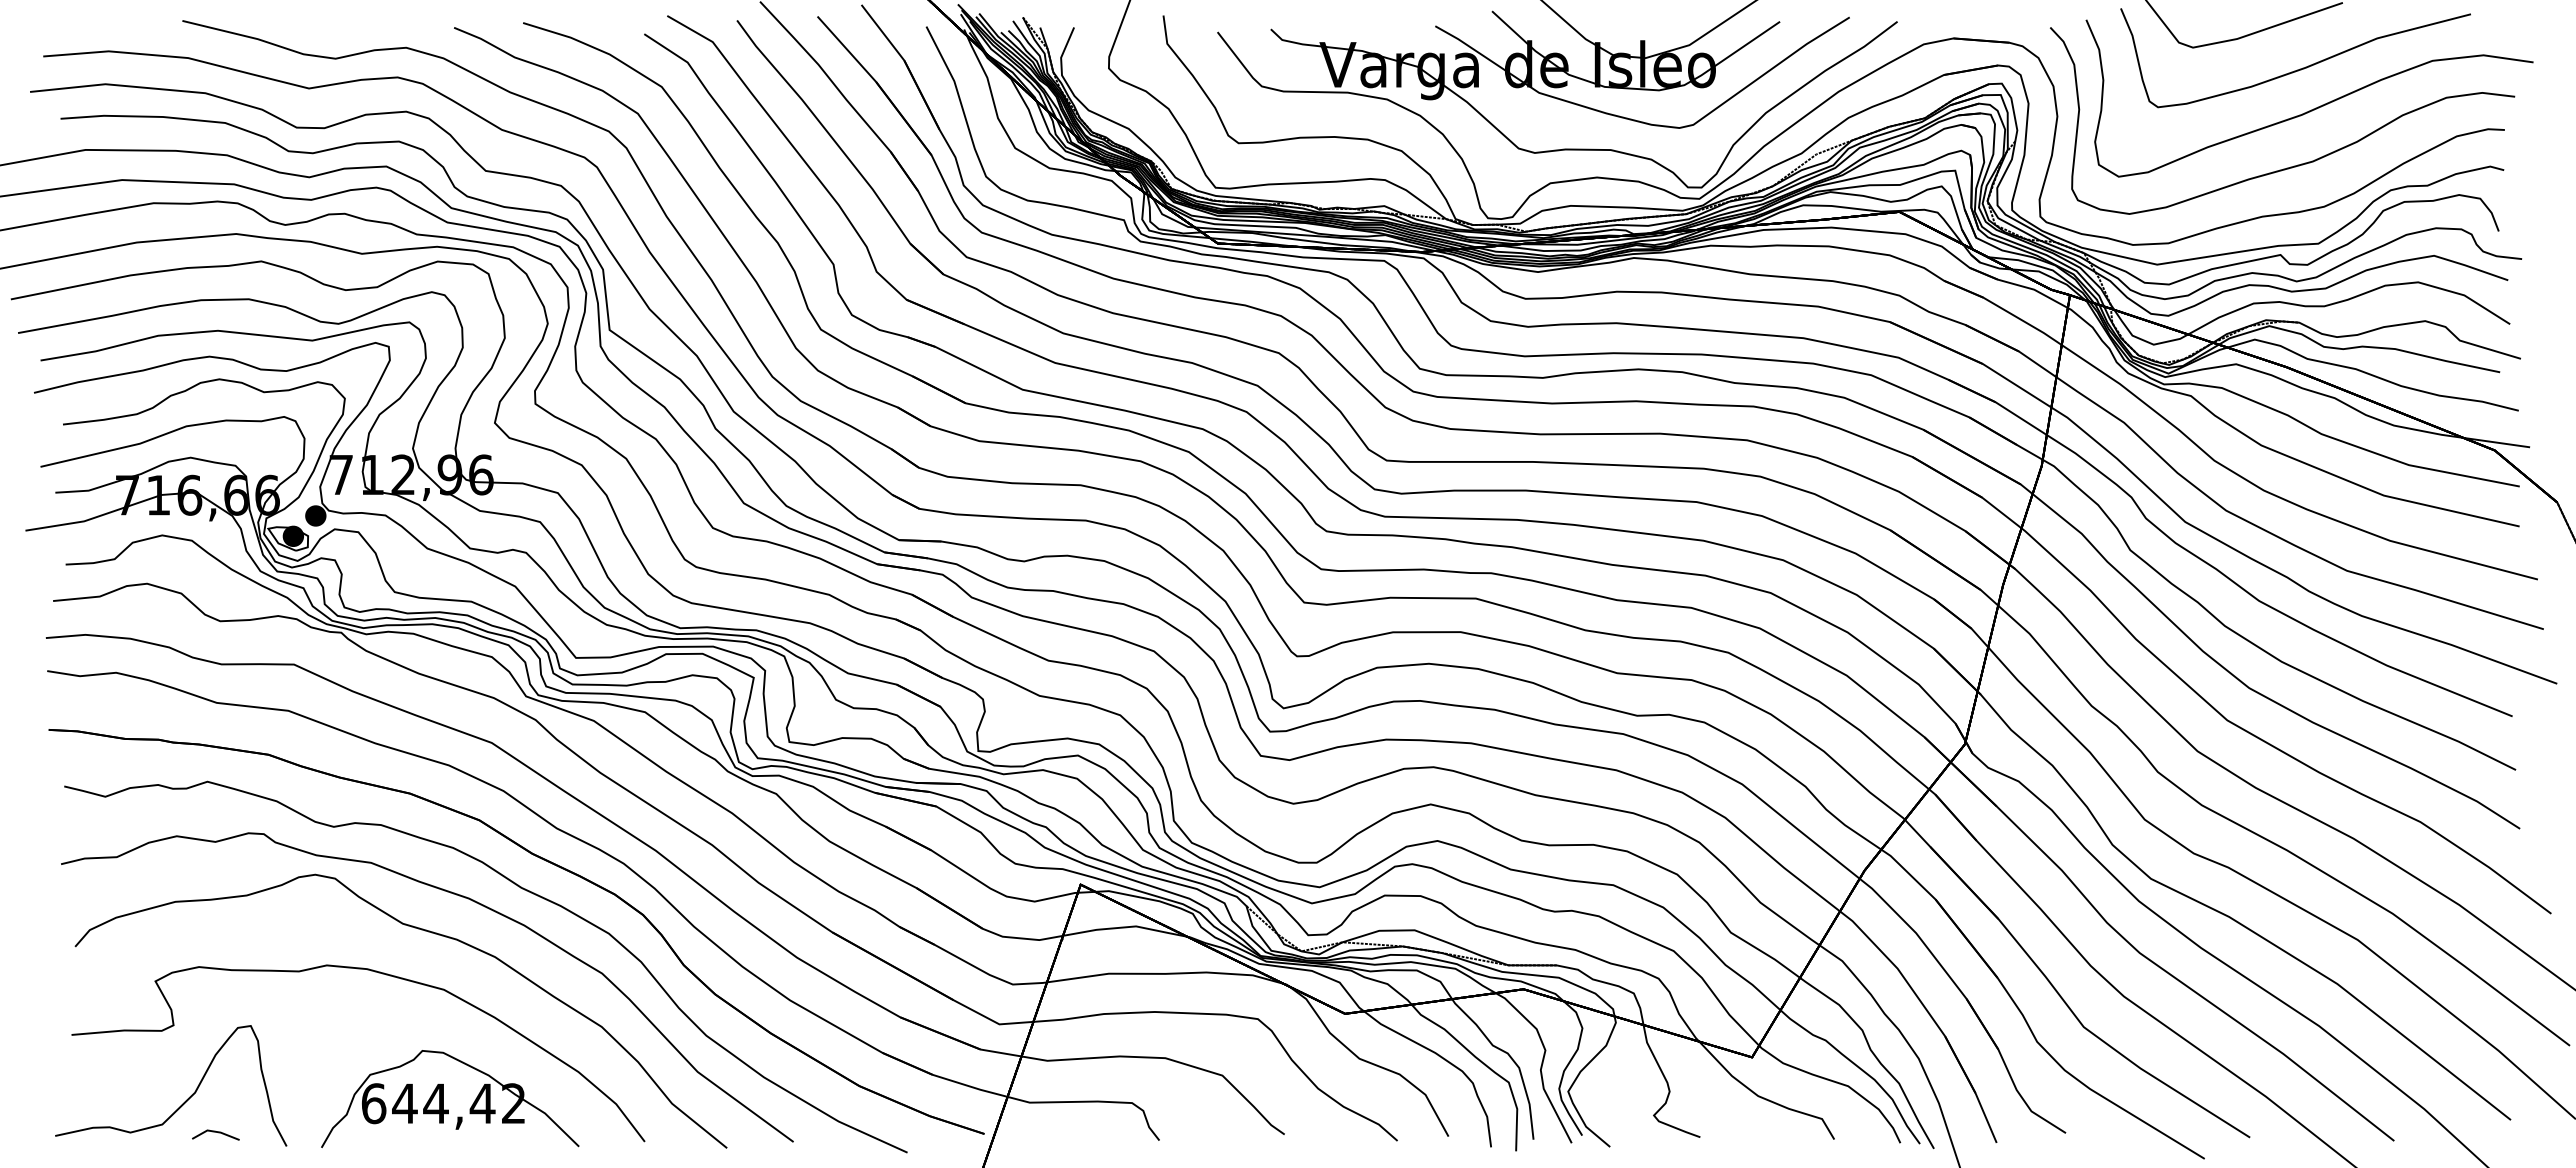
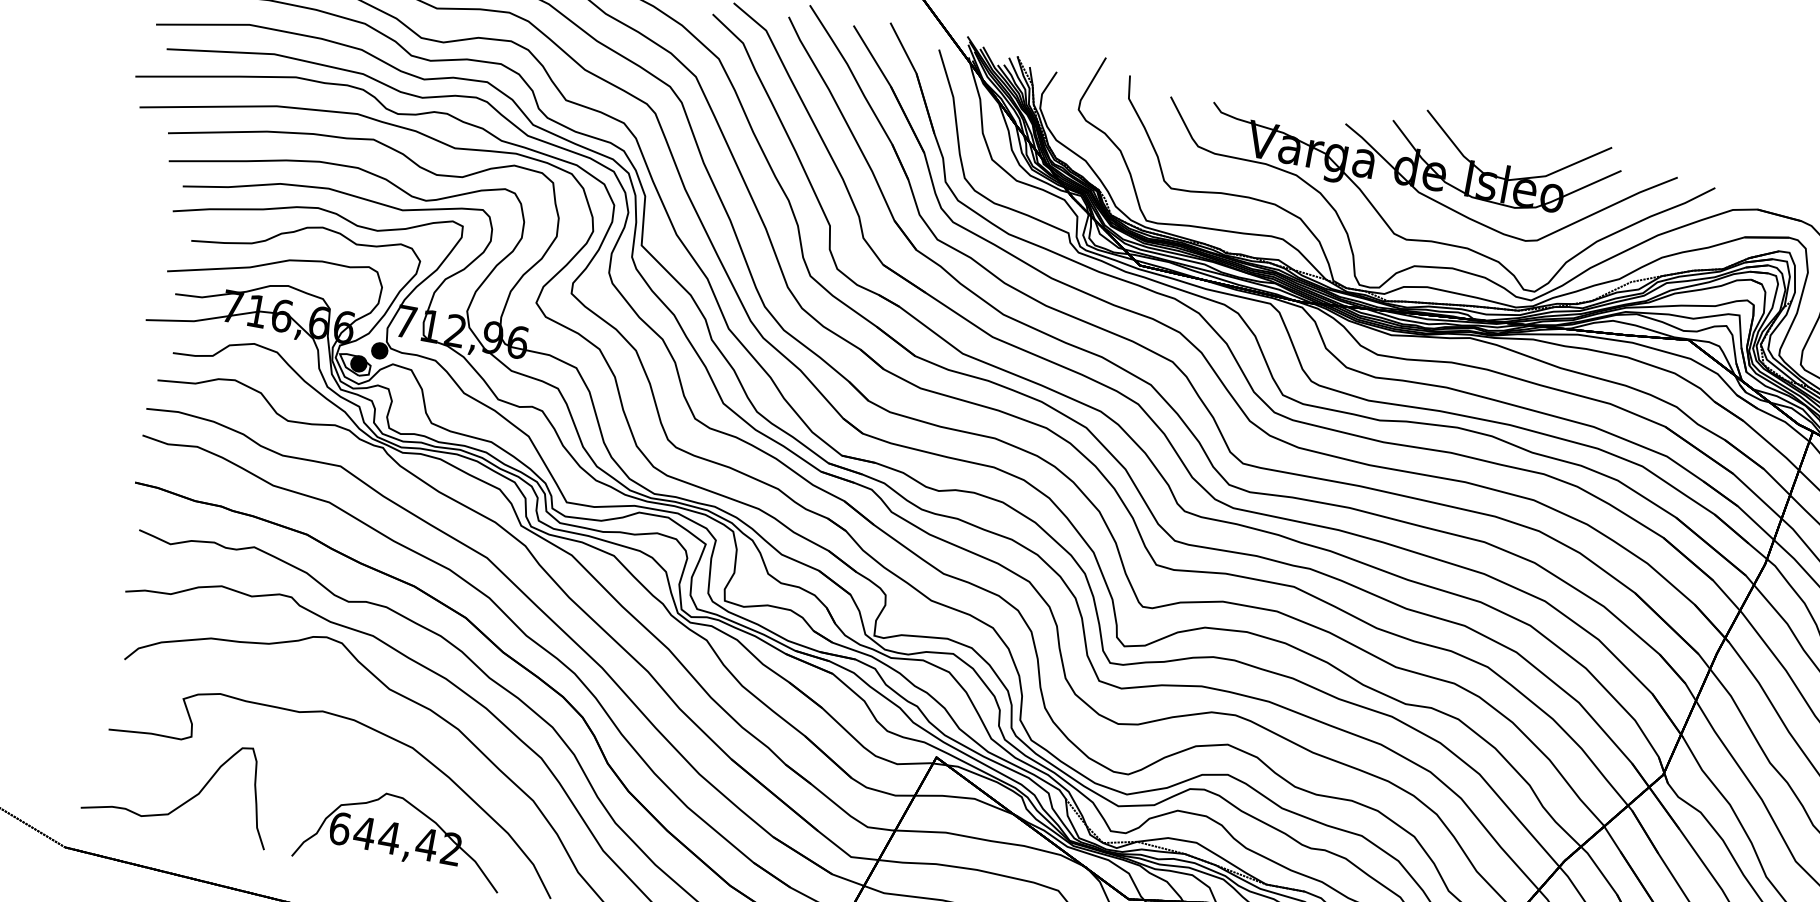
line: (215, 1132) -> (209, 828), removed

